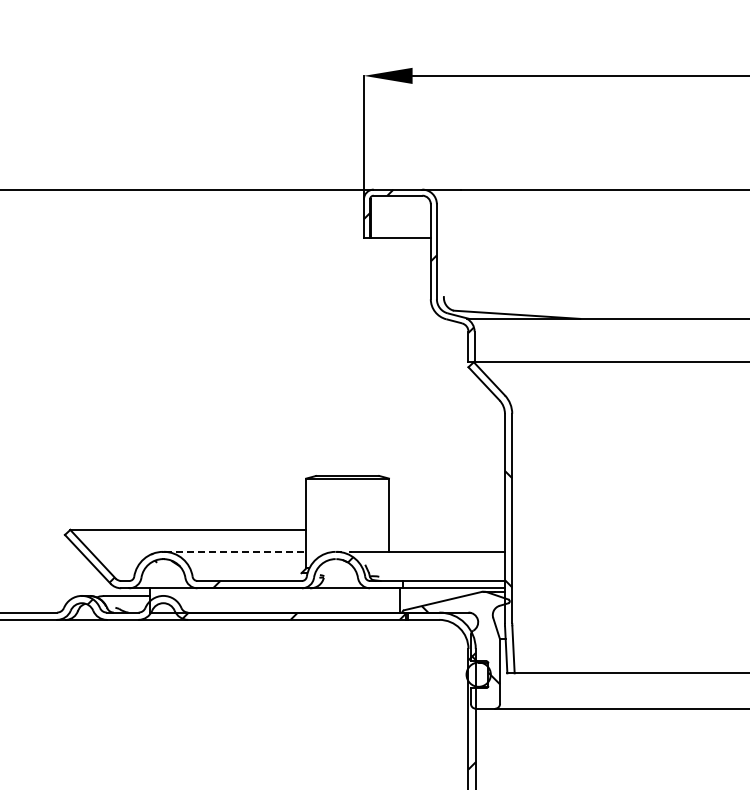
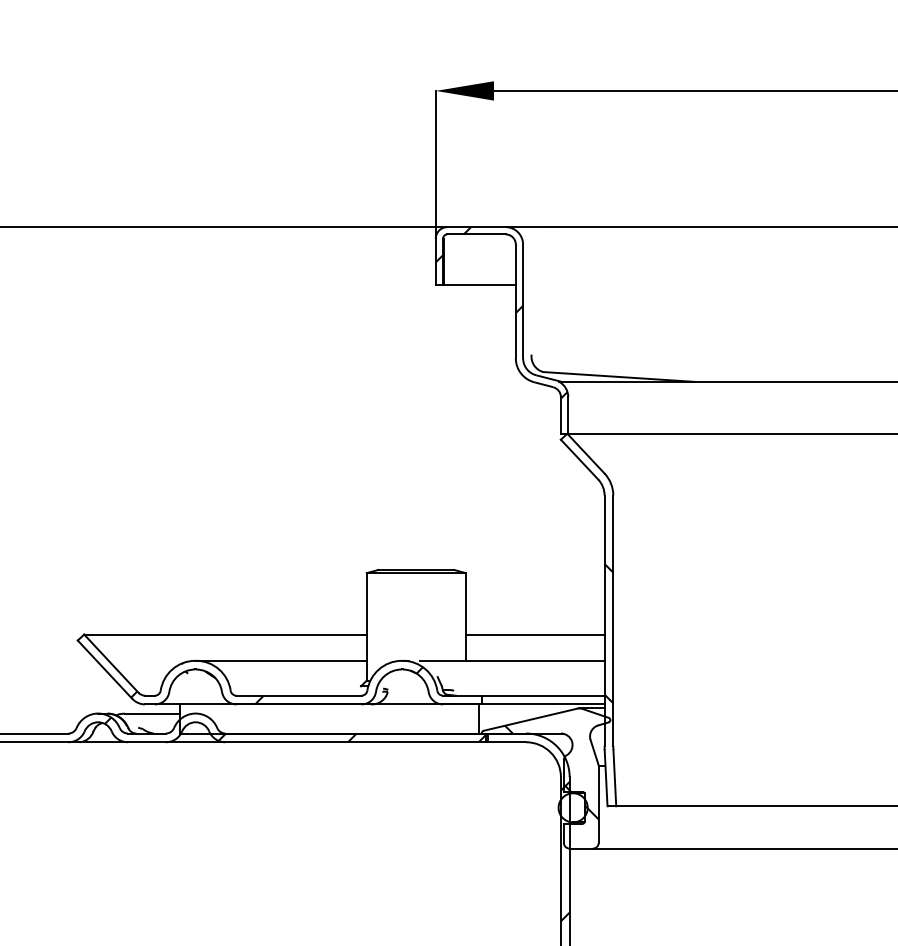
line: (446, 529) -> (534, 634), added
line: (235, 551) -> (281, 660), dashed -> solid

